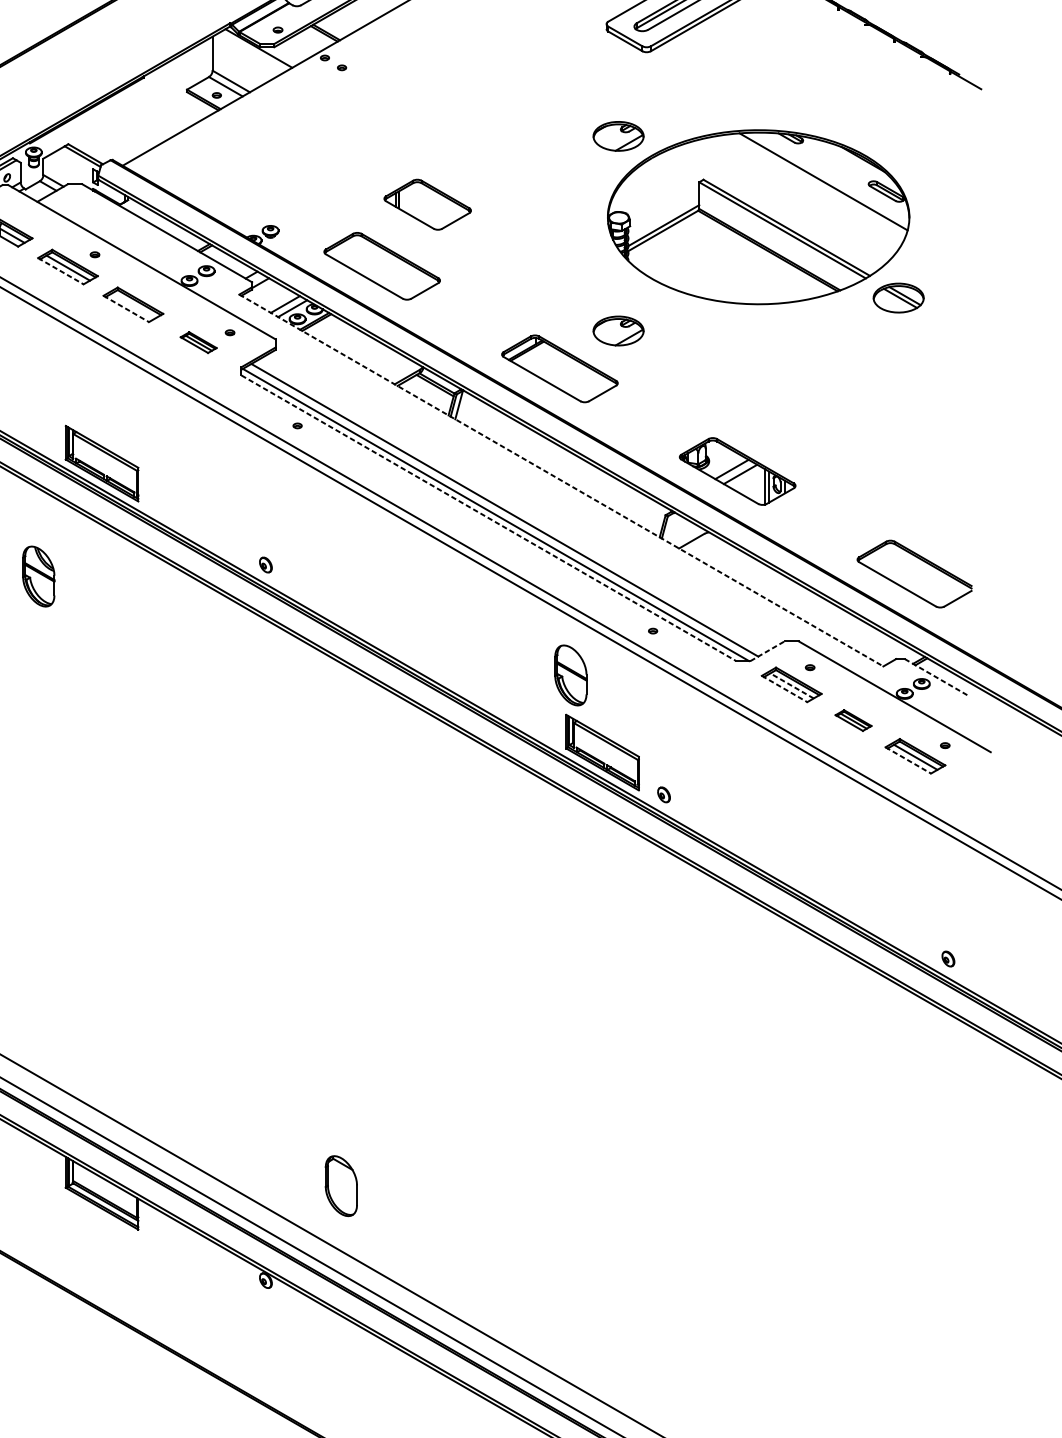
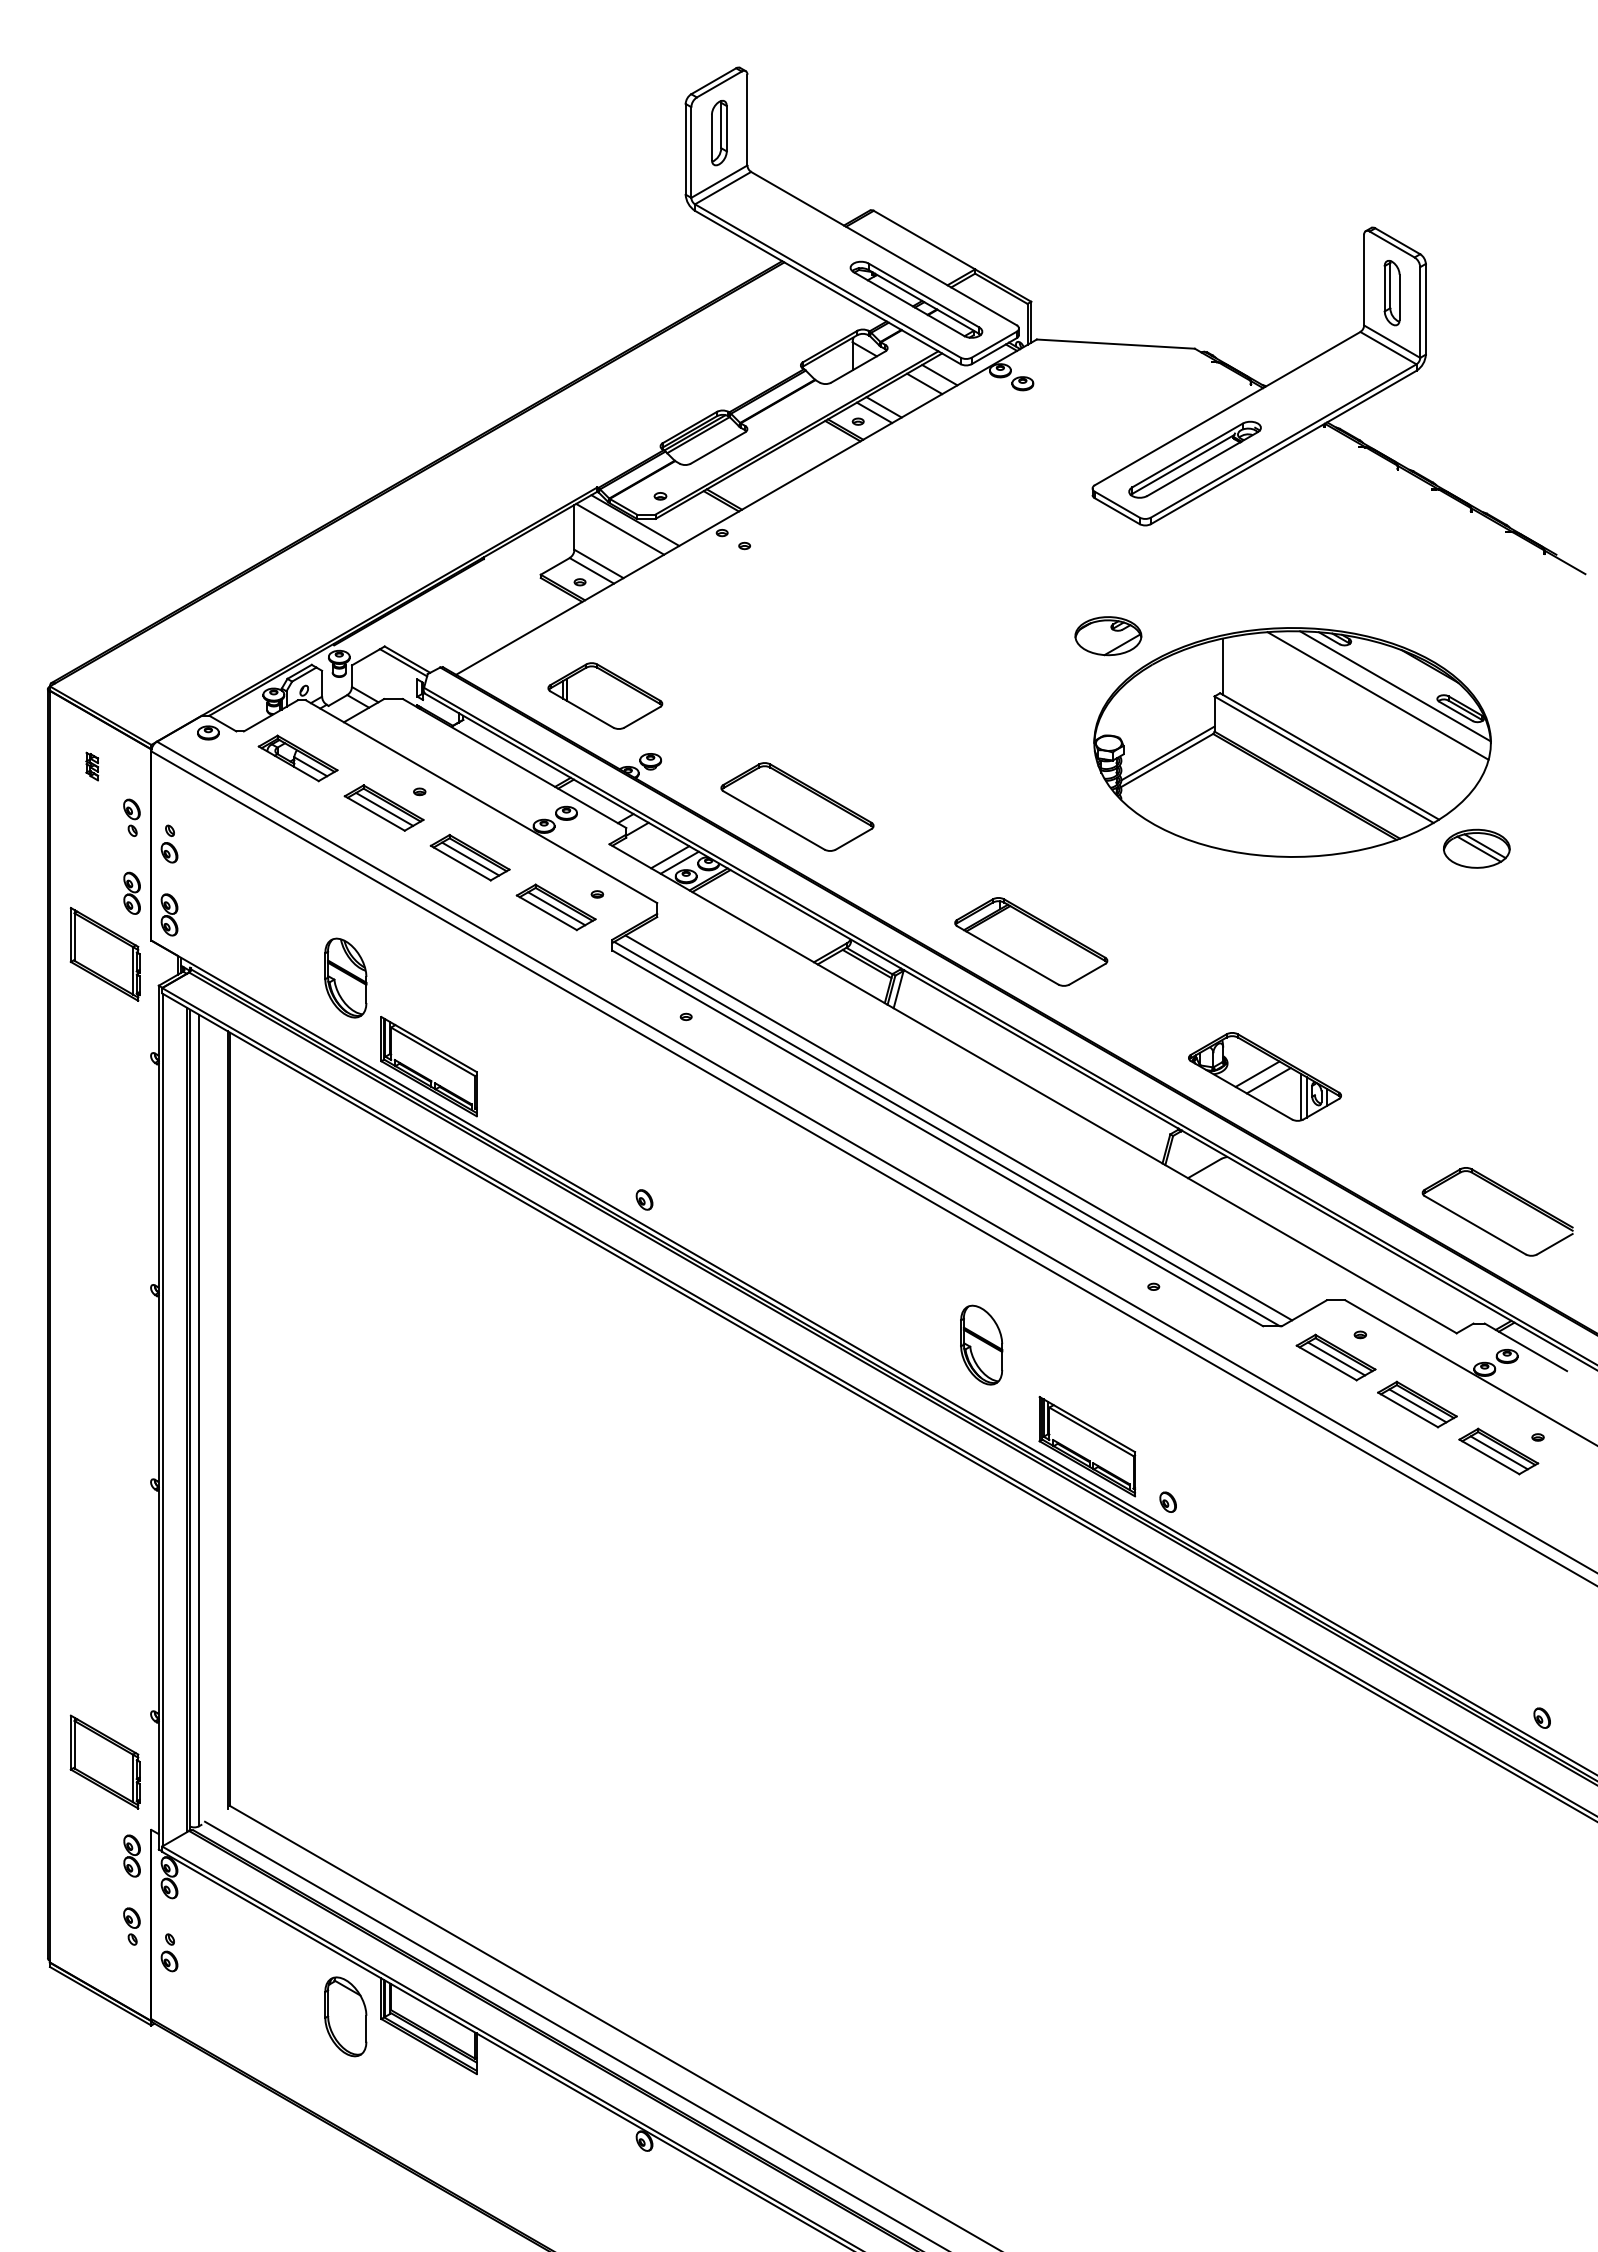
line: (247, 54) -> (620, 528), added
line: (705, 159) -> (1222, 666), added
line: (836, 174) -> (1395, 686), added
part: (427, 204) -> (605, 695), moved
line: (60, 271) -> (374, 813), dashed -> solid
line: (133, 305) -> (470, 858), added
line: (125, 309) -> (460, 863), dashed -> solid
part: (618, 331) -> (1108, 892), removed
part: (198, 342) -> (555, 907), size x1.67
line: (561, 481) -> (1033, 1089), dashed -> solid
line: (488, 518) -> (937, 1138), dashed -> solid
part: (38, 576) -> (345, 977), moved
line: (767, 651) -> (1304, 1313), dashed -> solid
part: (570, 674) -> (981, 1344), moved
line: (935, 677) -> (1525, 1347), dashed -> solid
line: (792, 685) -> (1336, 1358), dashed -> solid
line: (784, 688) -> (1326, 1362), dashed -> solid
part: (853, 720) -> (1417, 1404), size x1.67
line: (908, 760) -> (1489, 1456), dashed -> solid
part: (341, 1185) -> (345, 2016), moved

